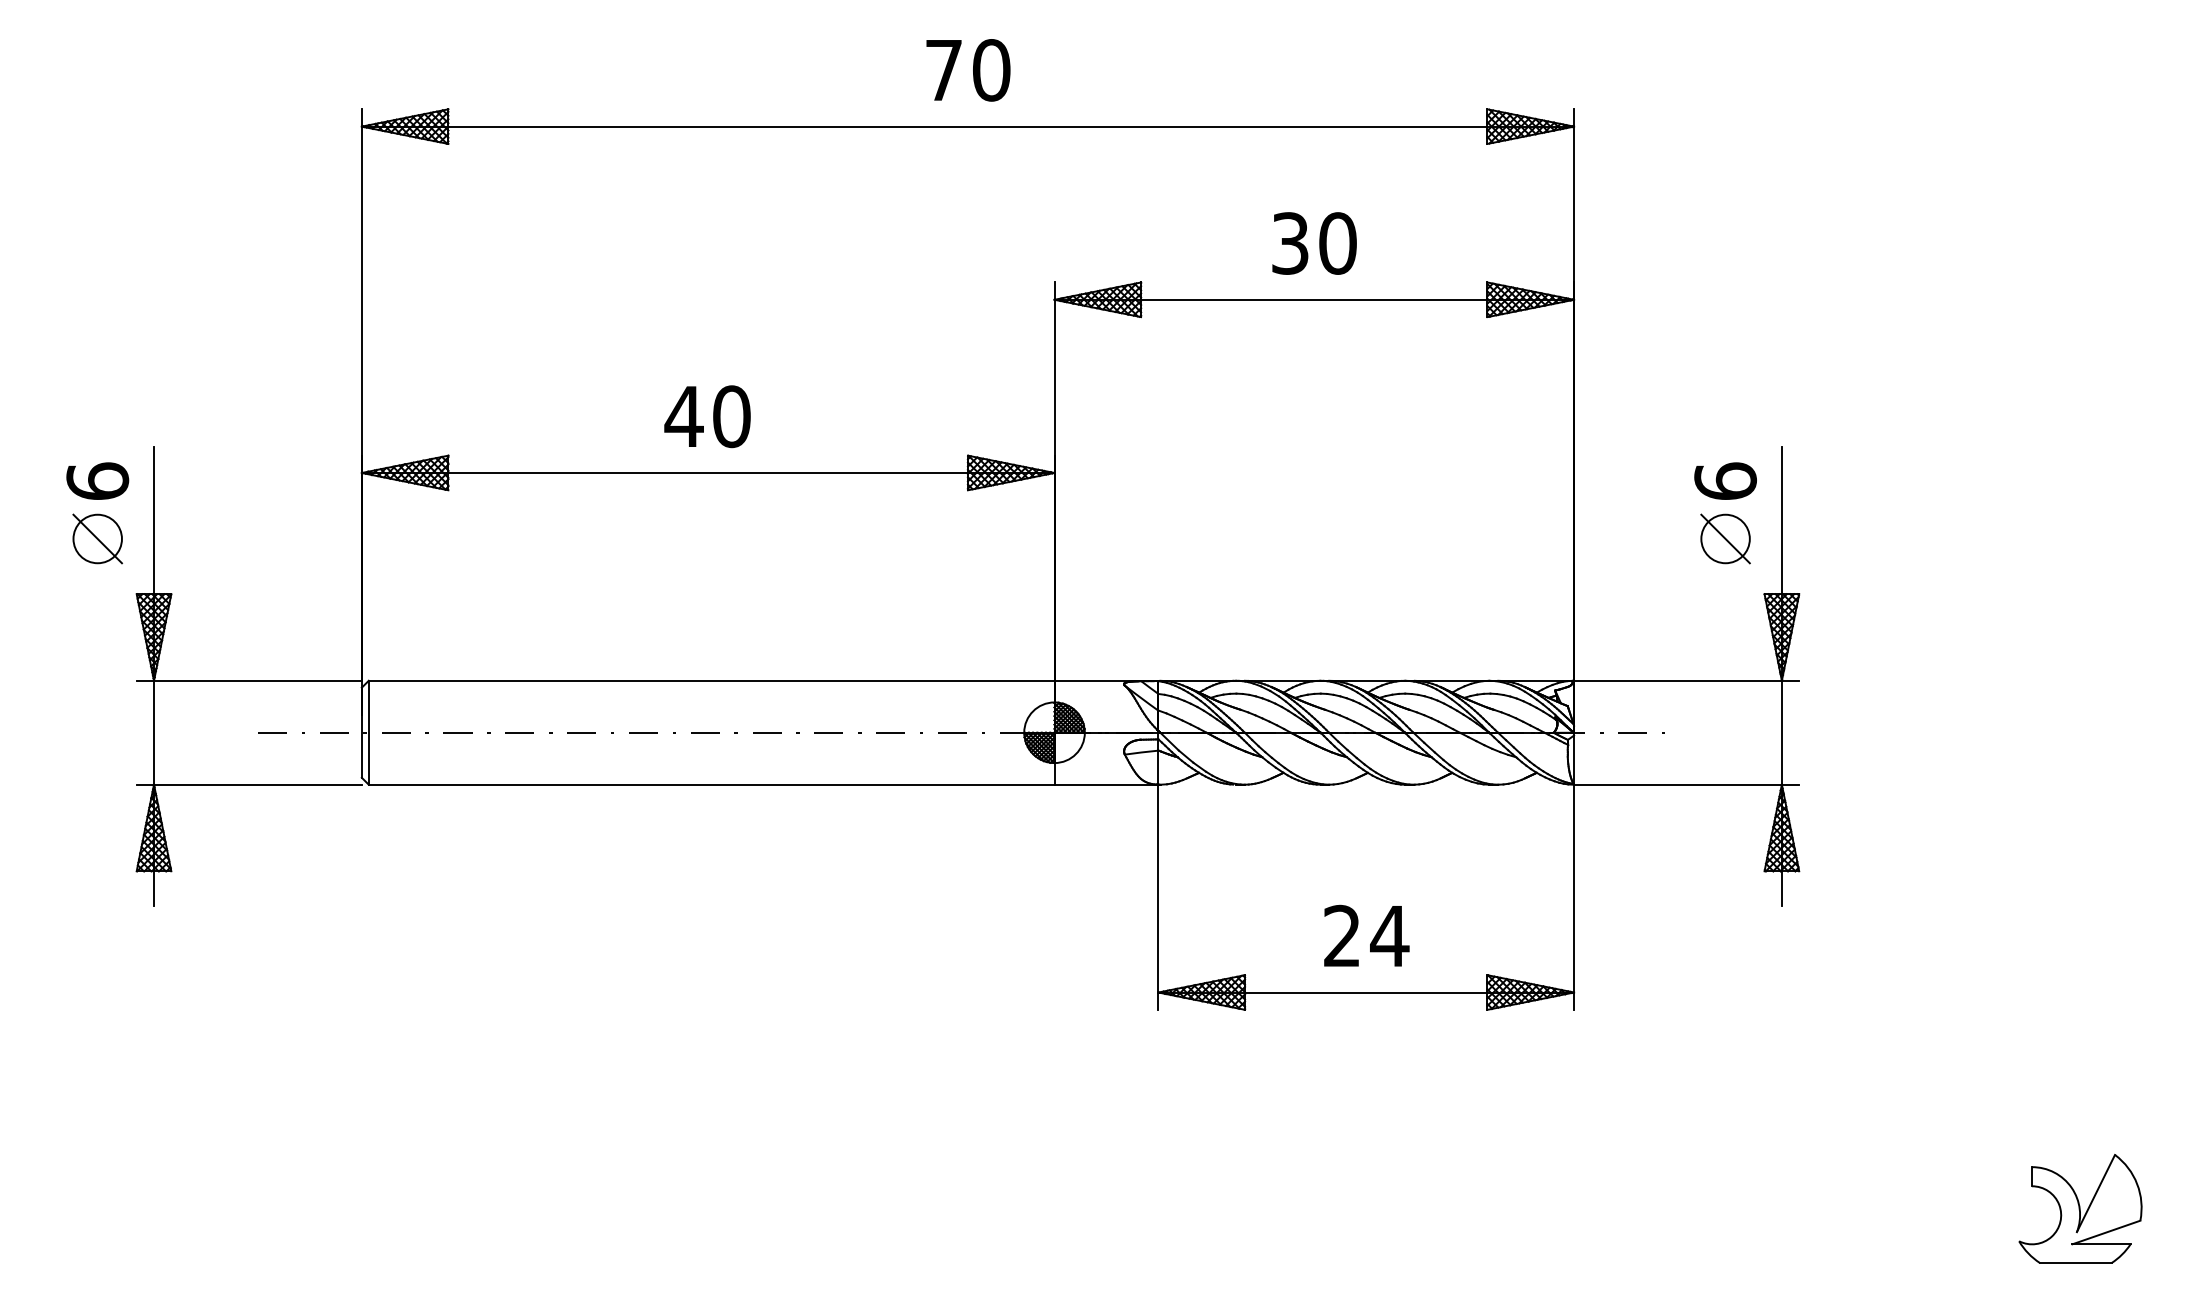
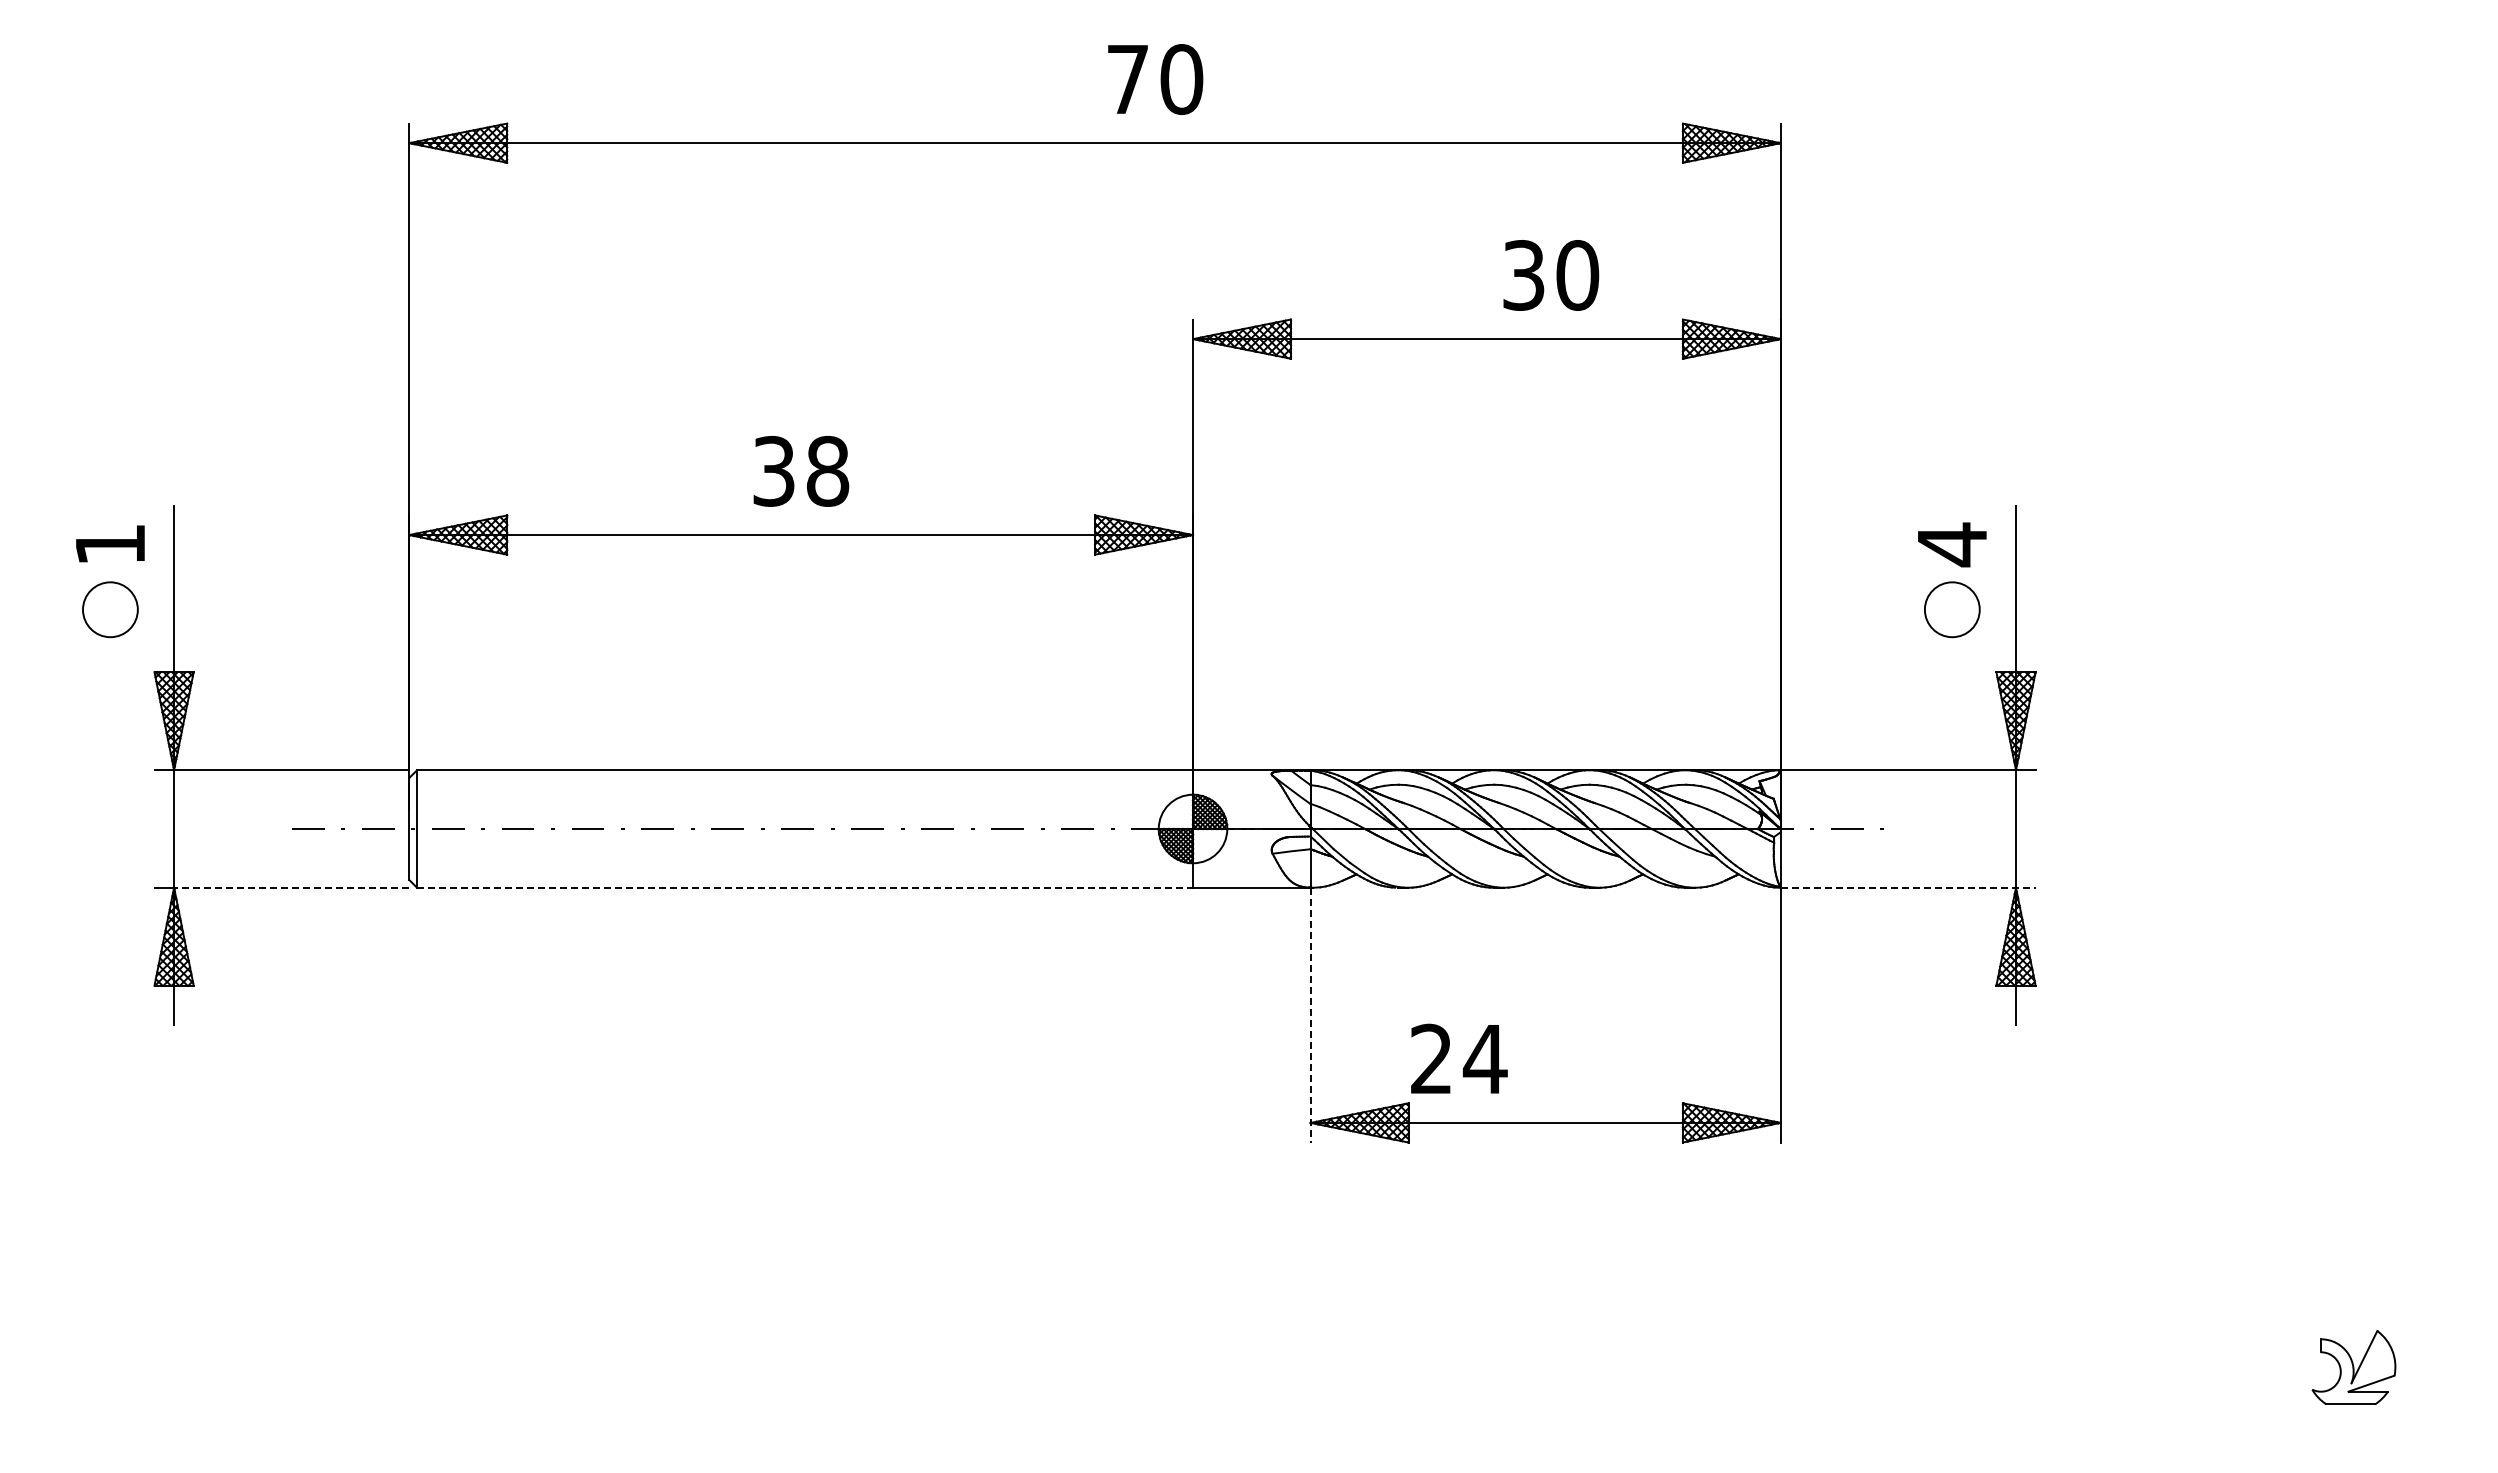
text: (968, 70) -> (1155, 79), moved
text: (1314, 243) -> (1551, 275), moved
text: (707, 415) -> (800, 470), 40 -> 38
text: (97, 481) -> (110, 544), 6 -> 1
text: (1724, 481) -> (1951, 544), 6 -> 4
line: (97, 538) -> (110, 609), removed
line: (1724, 538) -> (1951, 609), removed
line: (257, 784) -> (291, 887), solid -> dashed
line: (712, 784) -> (805, 887), solid -> dashed
line: (1686, 784) -> (1908, 887), solid -> dashed
line: (1158, 897) -> (1310, 1015), solid -> dashed
text: (1366, 935) -> (1459, 1058), moved
part: (2080, 1208) -> (2353, 1367), size x0.6

